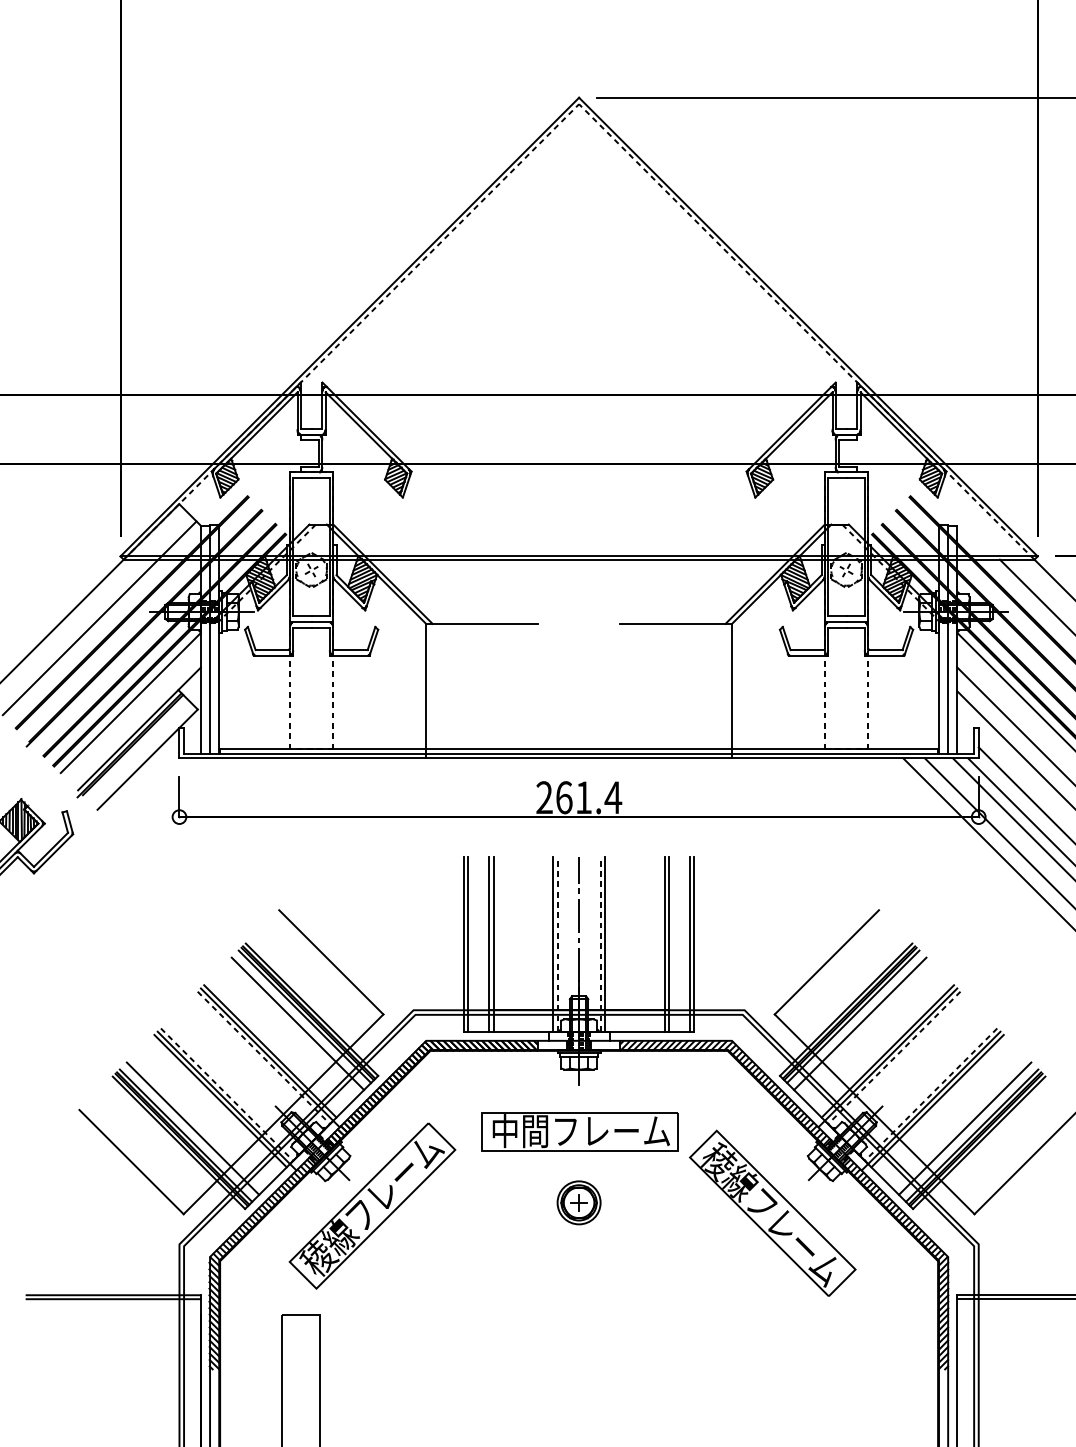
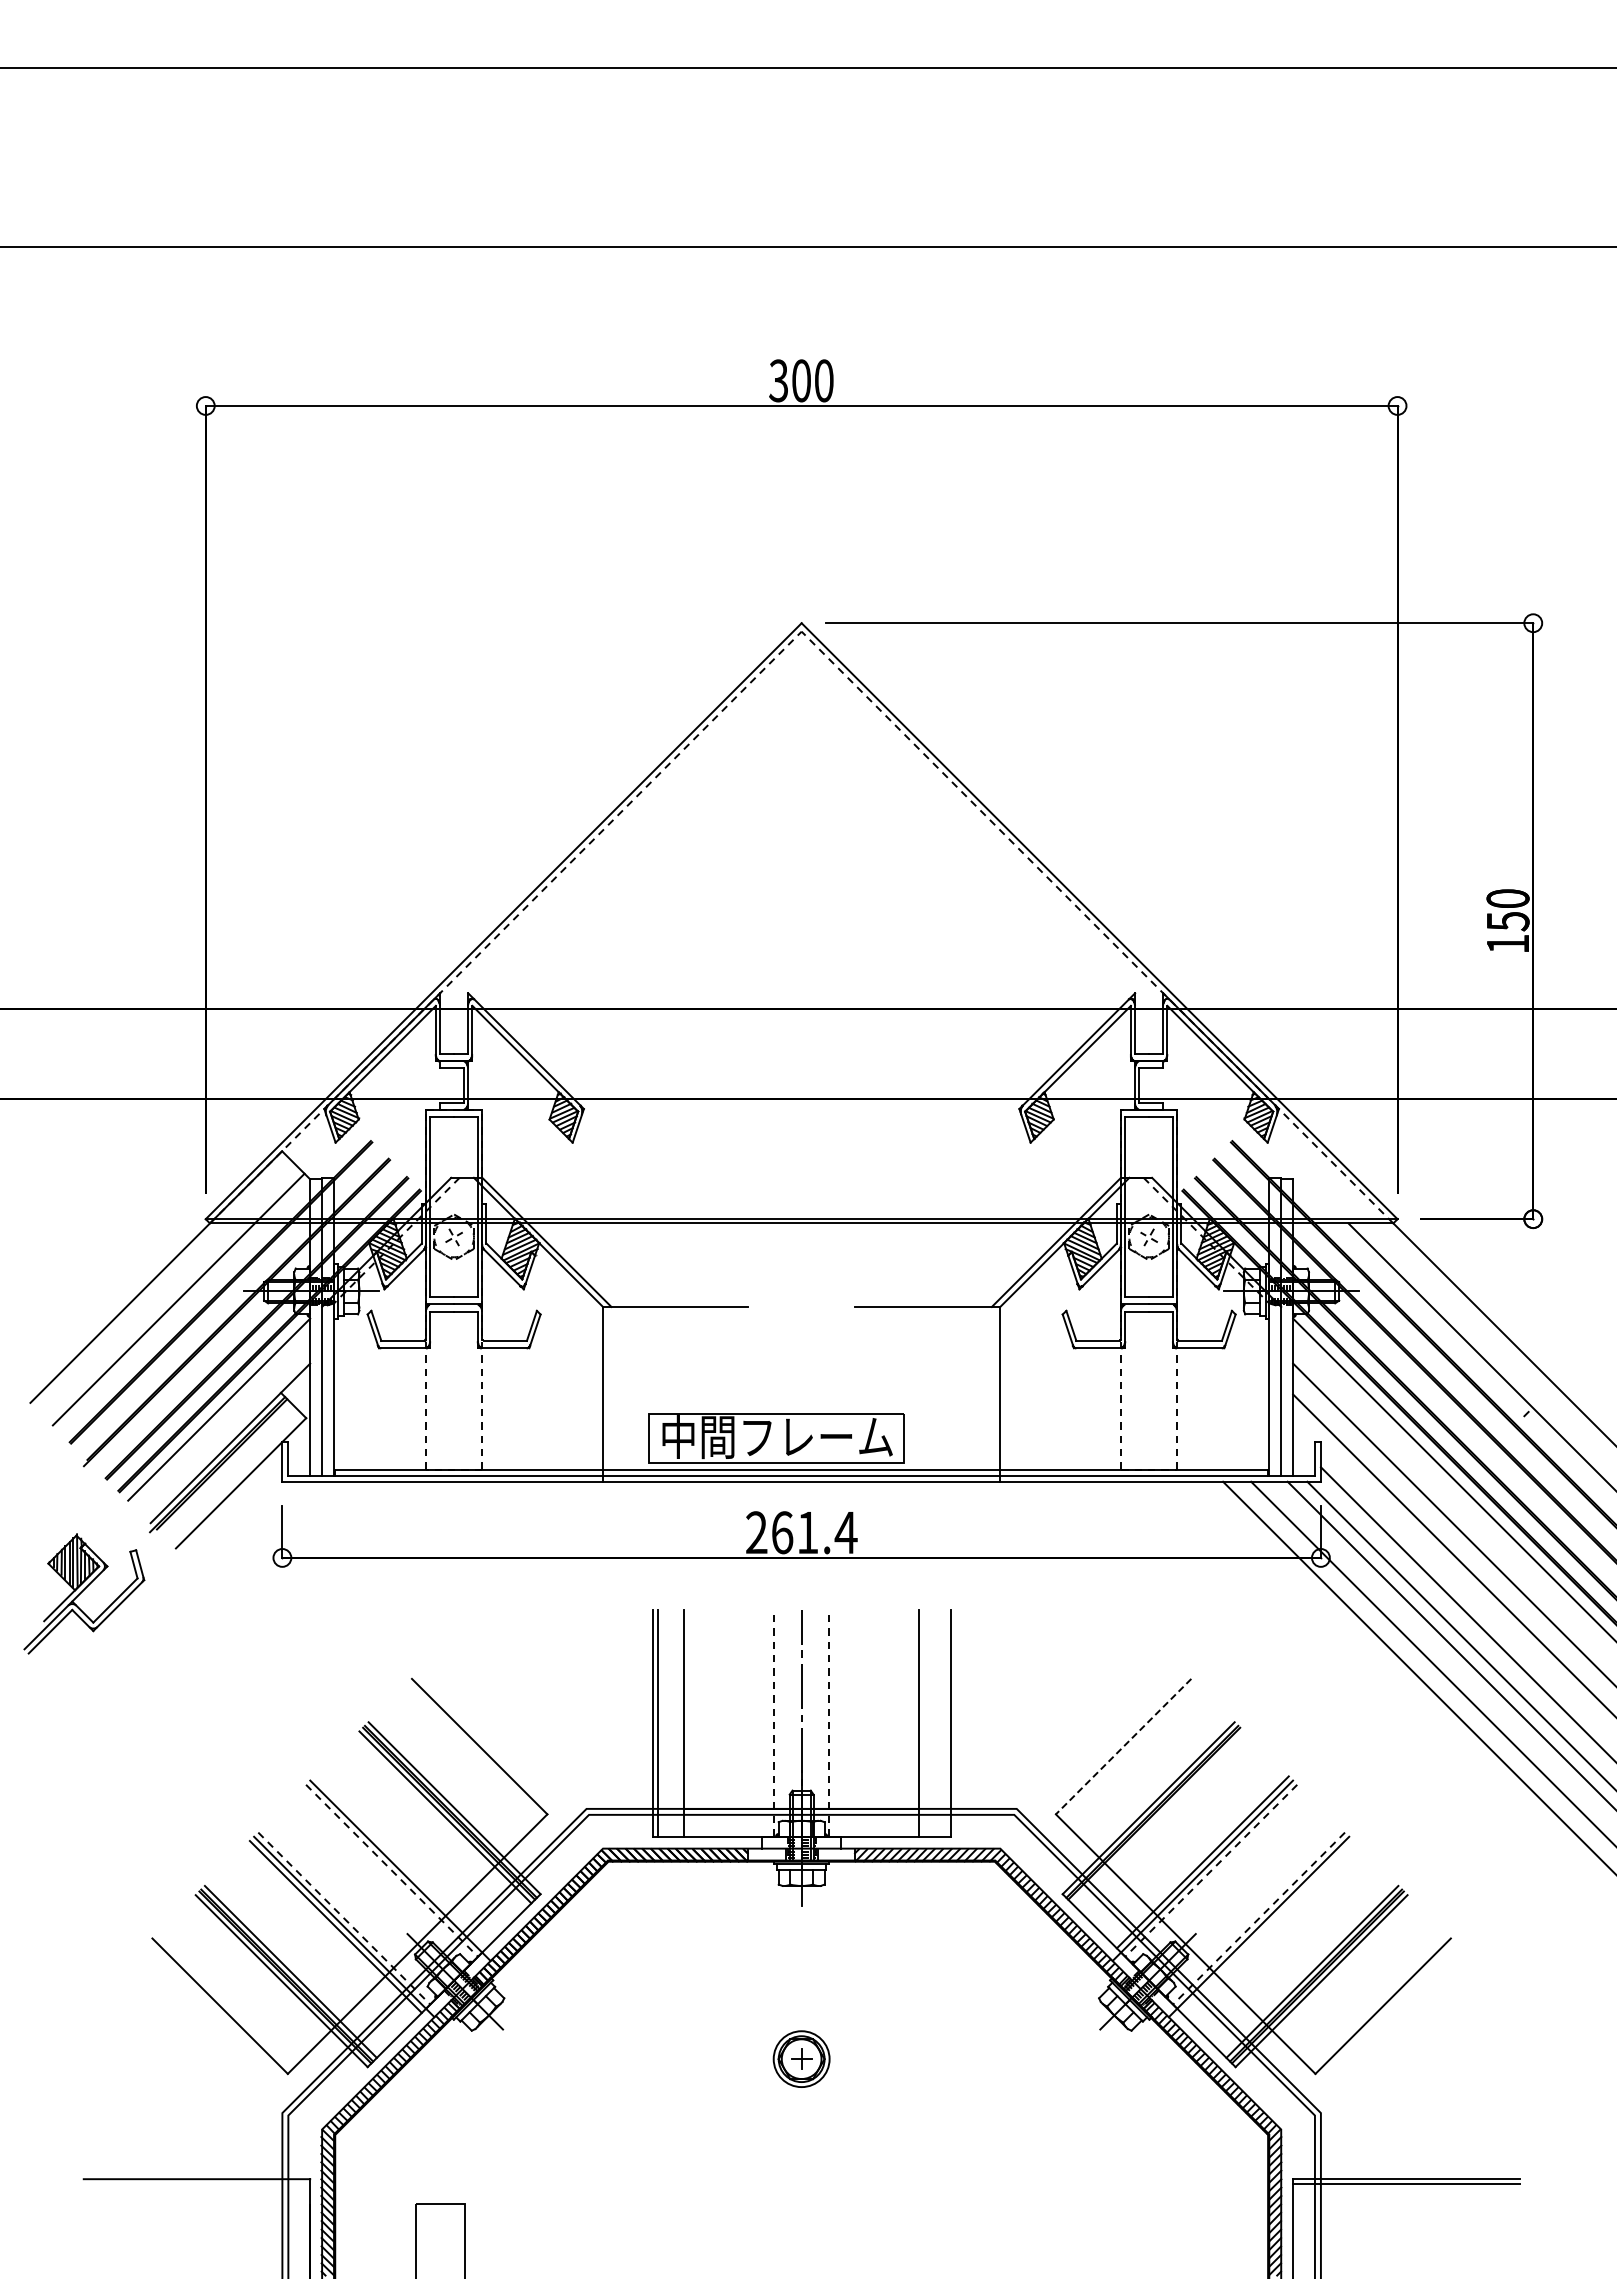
line: (493, 944) -> (690, 1723), removed
line: (552, 944) -> (767, 1723), removed
line: (605, 944) -> (835, 1723), removed
line: (664, 944) -> (912, 1723), removed
line: (689, 944) -> (945, 1723), removed
line: (826, 962) -> (1123, 1746), solid -> dashed
line: (852, 1016) -> (1157, 1817), removed
line: (298, 1023) -> (436, 1826), removed
line: (860, 1023) -> (1167, 1826), removed
line: (270, 1051) -> (400, 1862), removed
line: (937, 1100) -> (1267, 1926), removed
line: (193, 1128) -> (300, 1962), removed
line: (965, 1128) -> (1303, 1962), removed
part: (580, 1132) -> (776, 1438), moved
part: (371, 1206) -> (532, 2063), removed
part: (772, 1213) -> (1052, 2072), removed
line: (113, 1299) -> (196, 2184), removed

